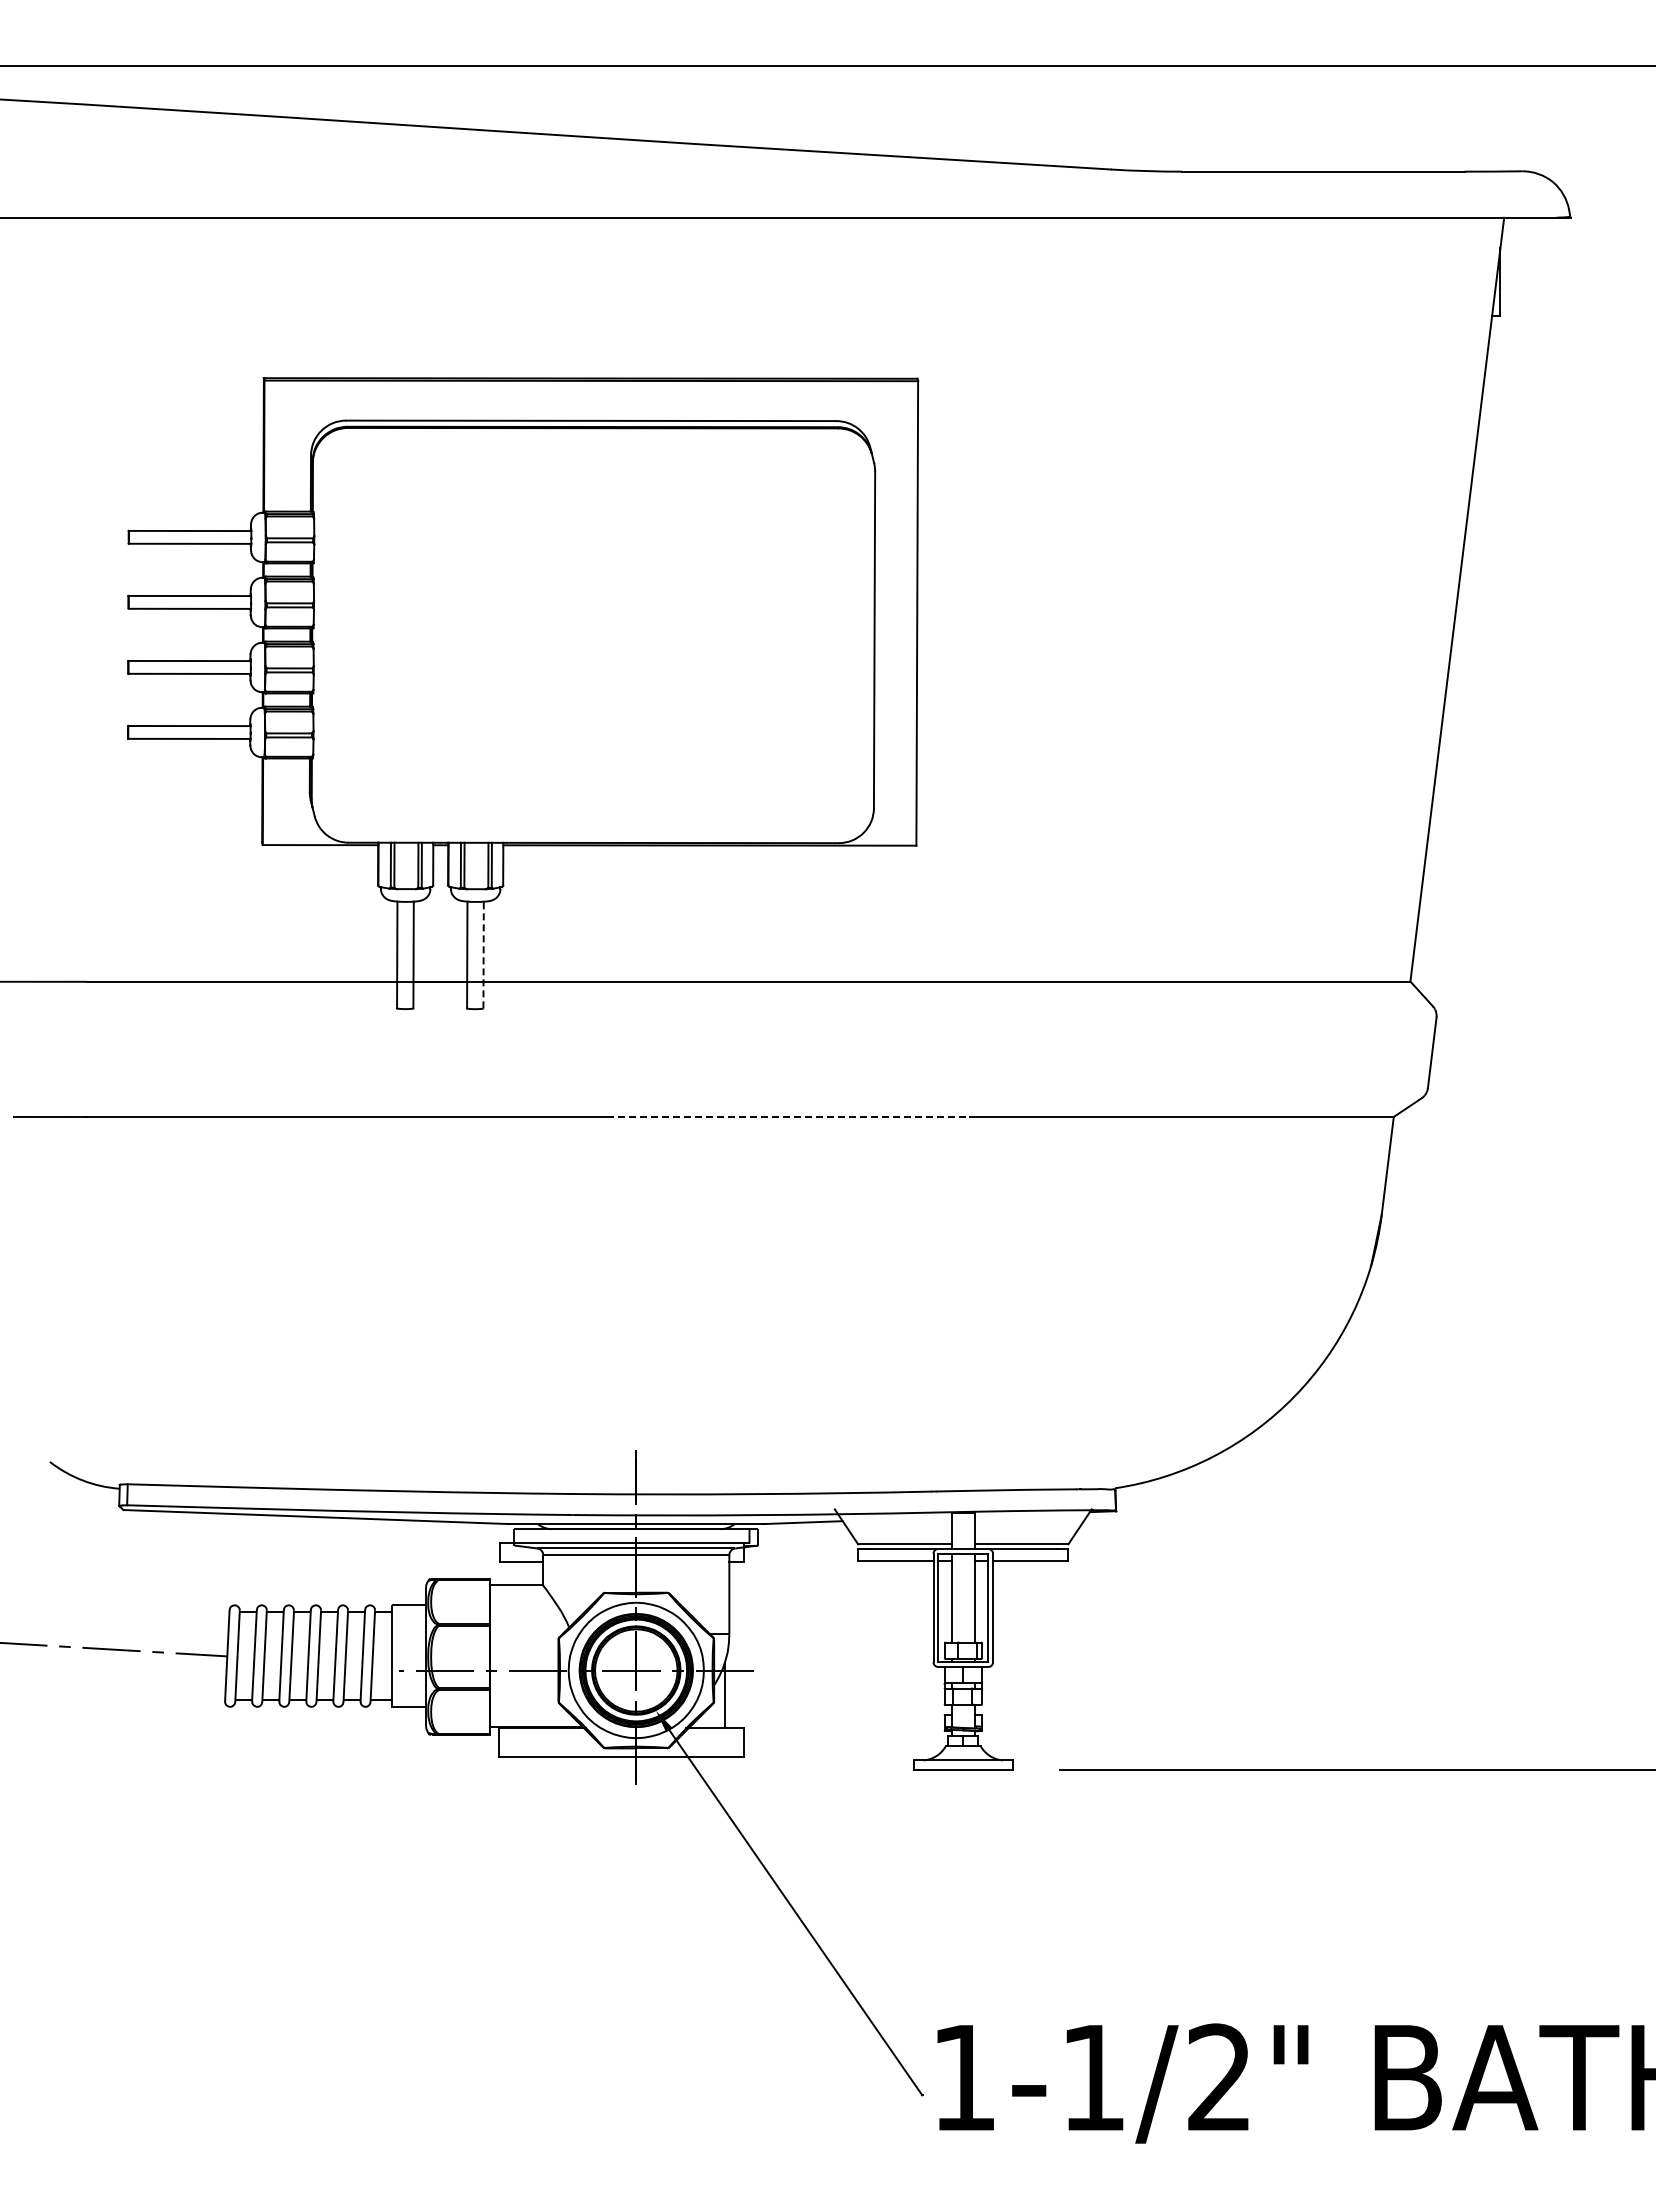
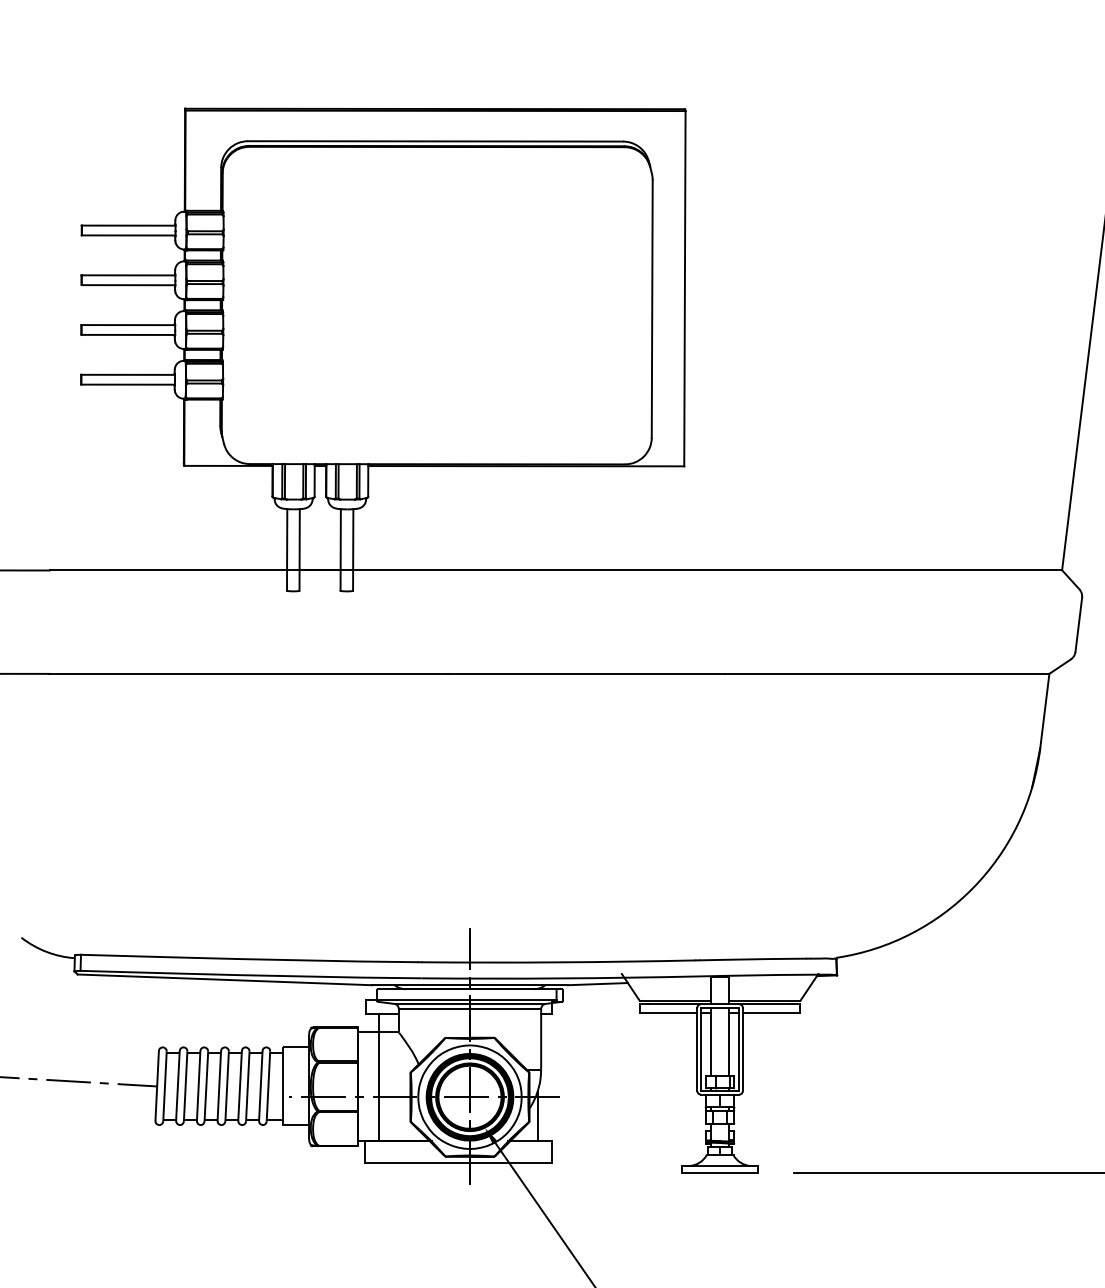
line: (483, 954) -> (353, 549), dashed -> solid
line: (788, 1116) -> (586, 673), dashed -> solid
line: (517, 1645) -> (379, 1078), added

